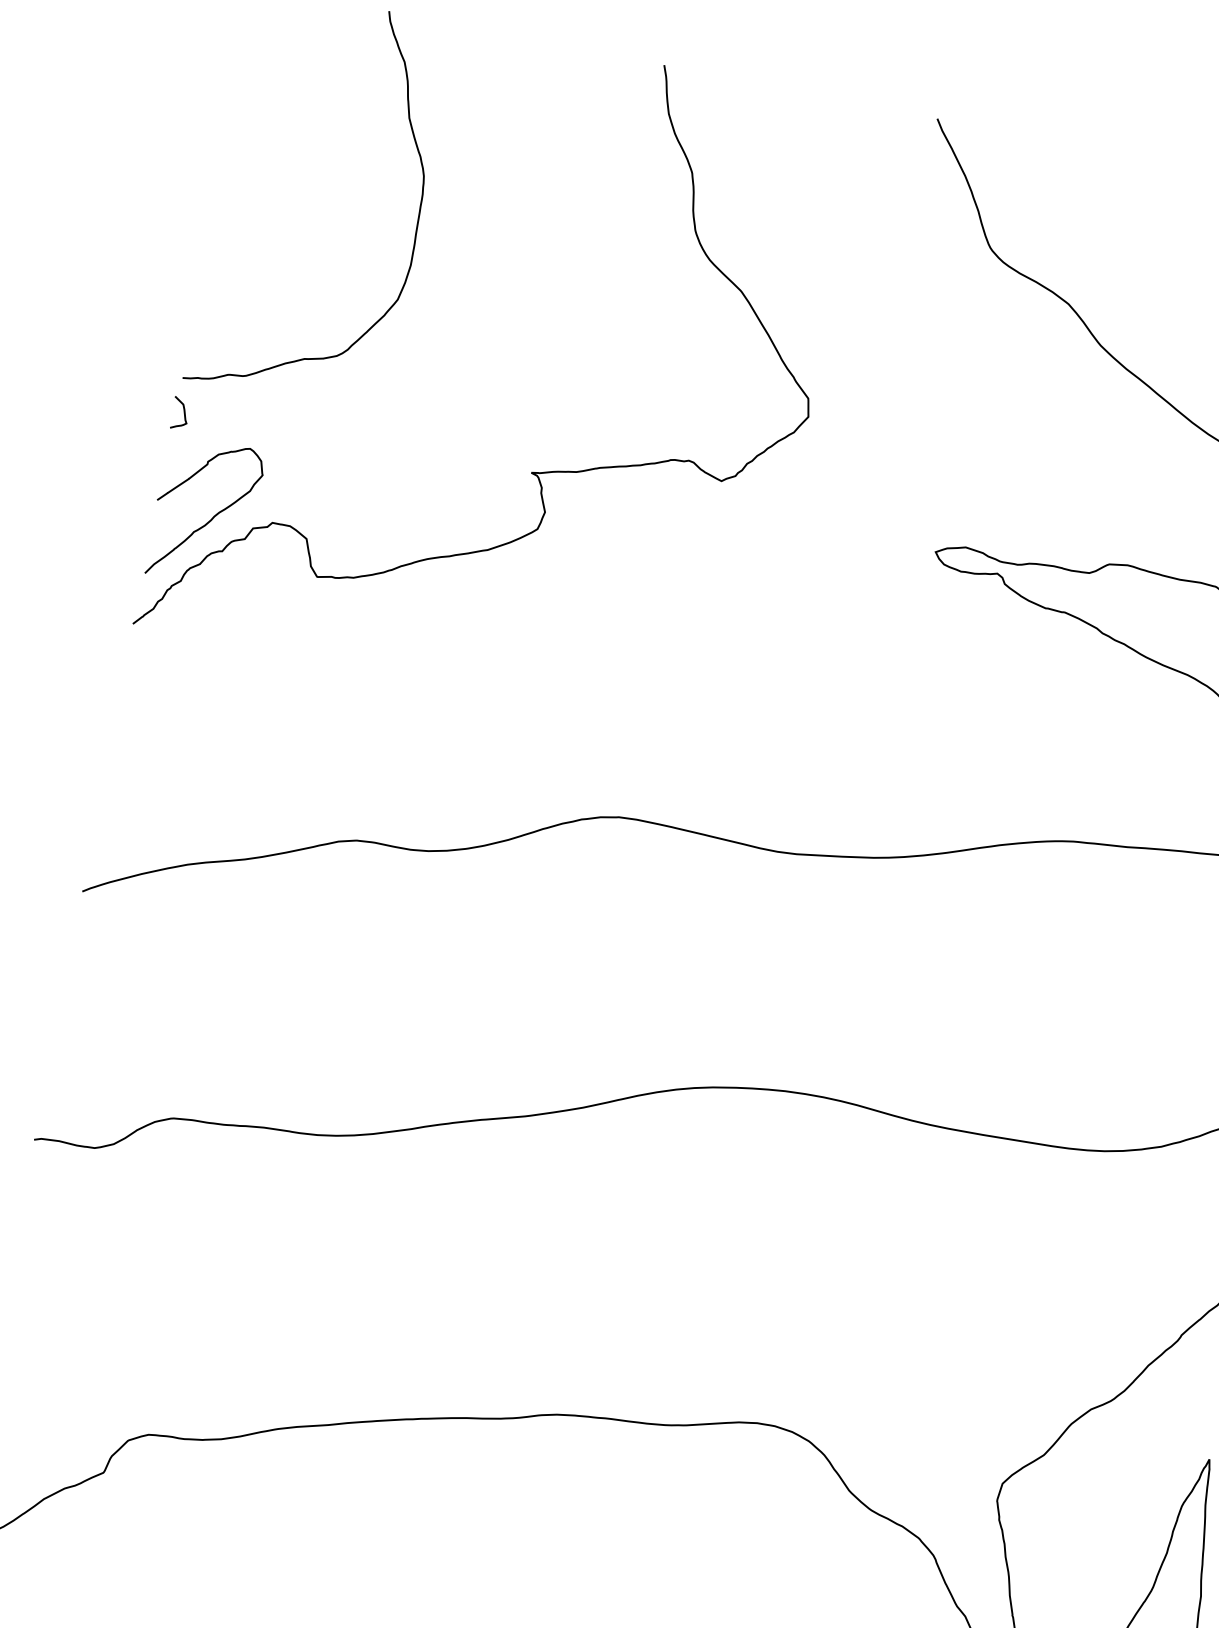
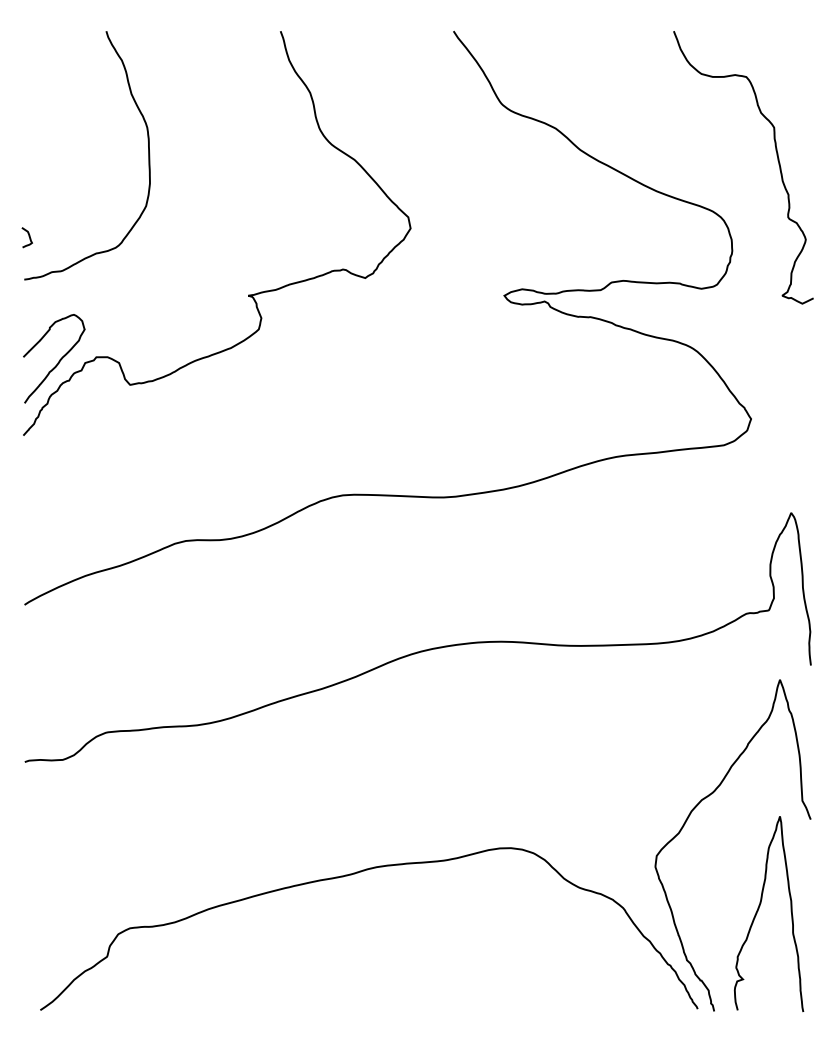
curve: (182, 412) -> (28, 236), moved

